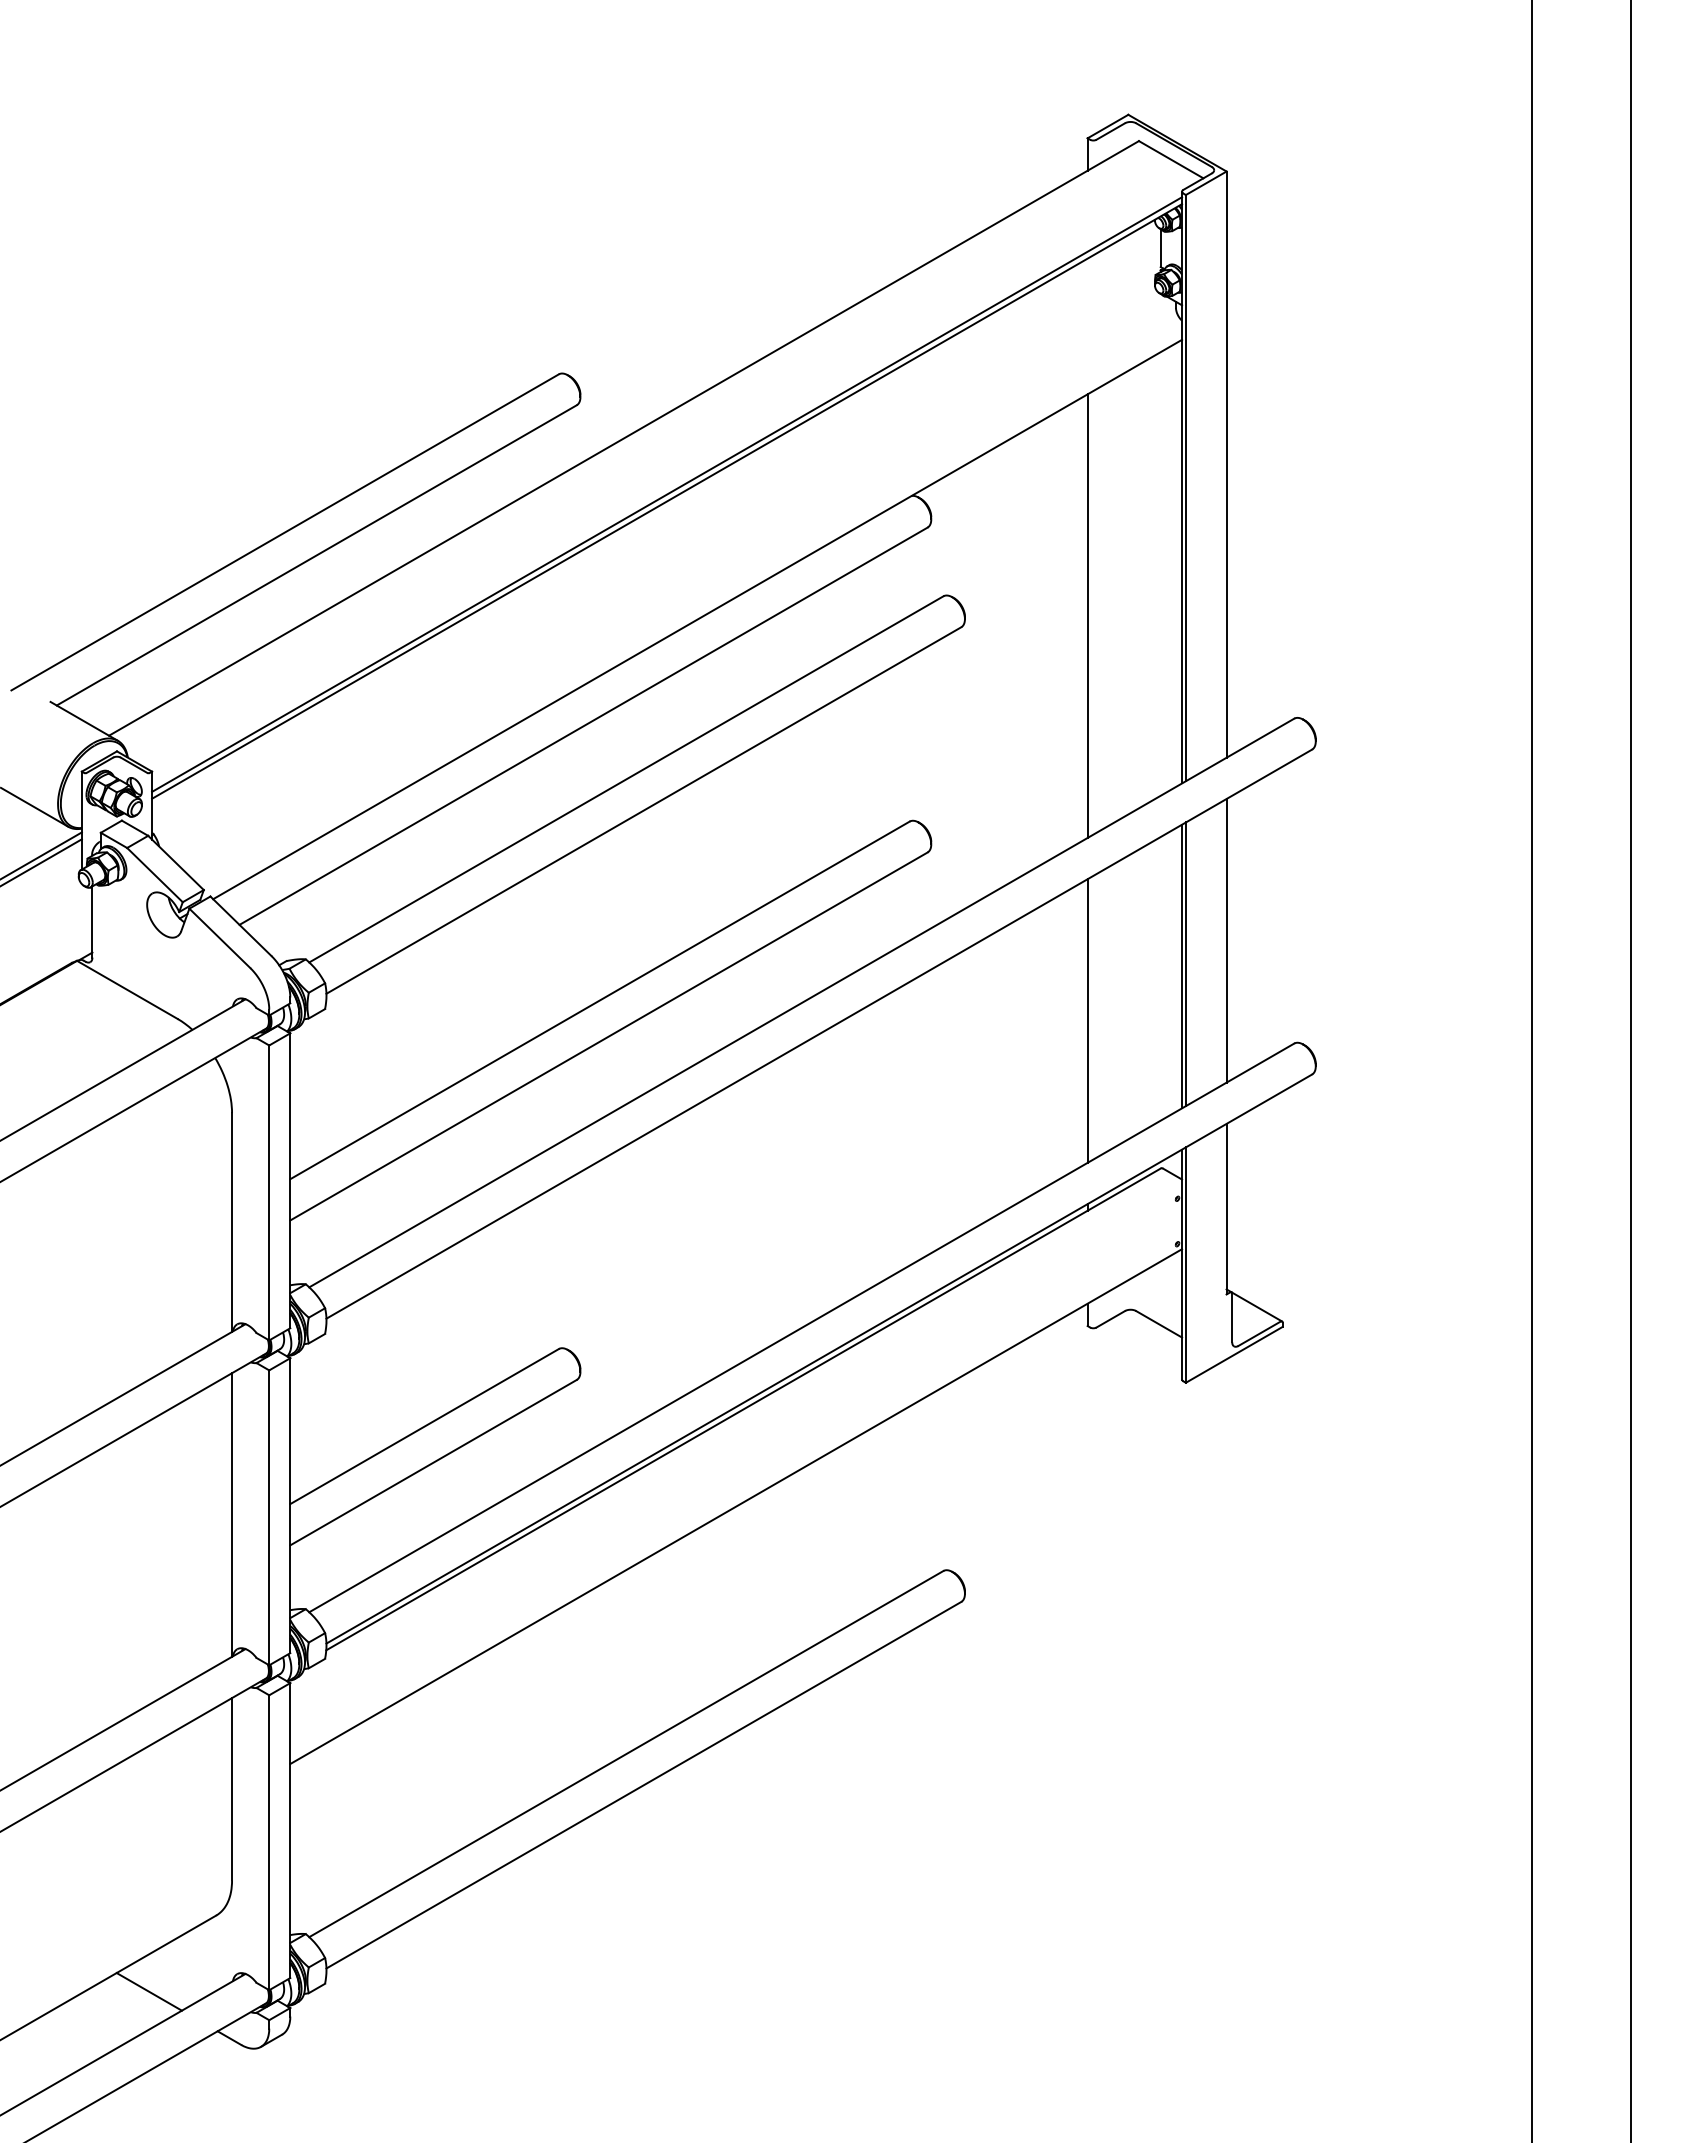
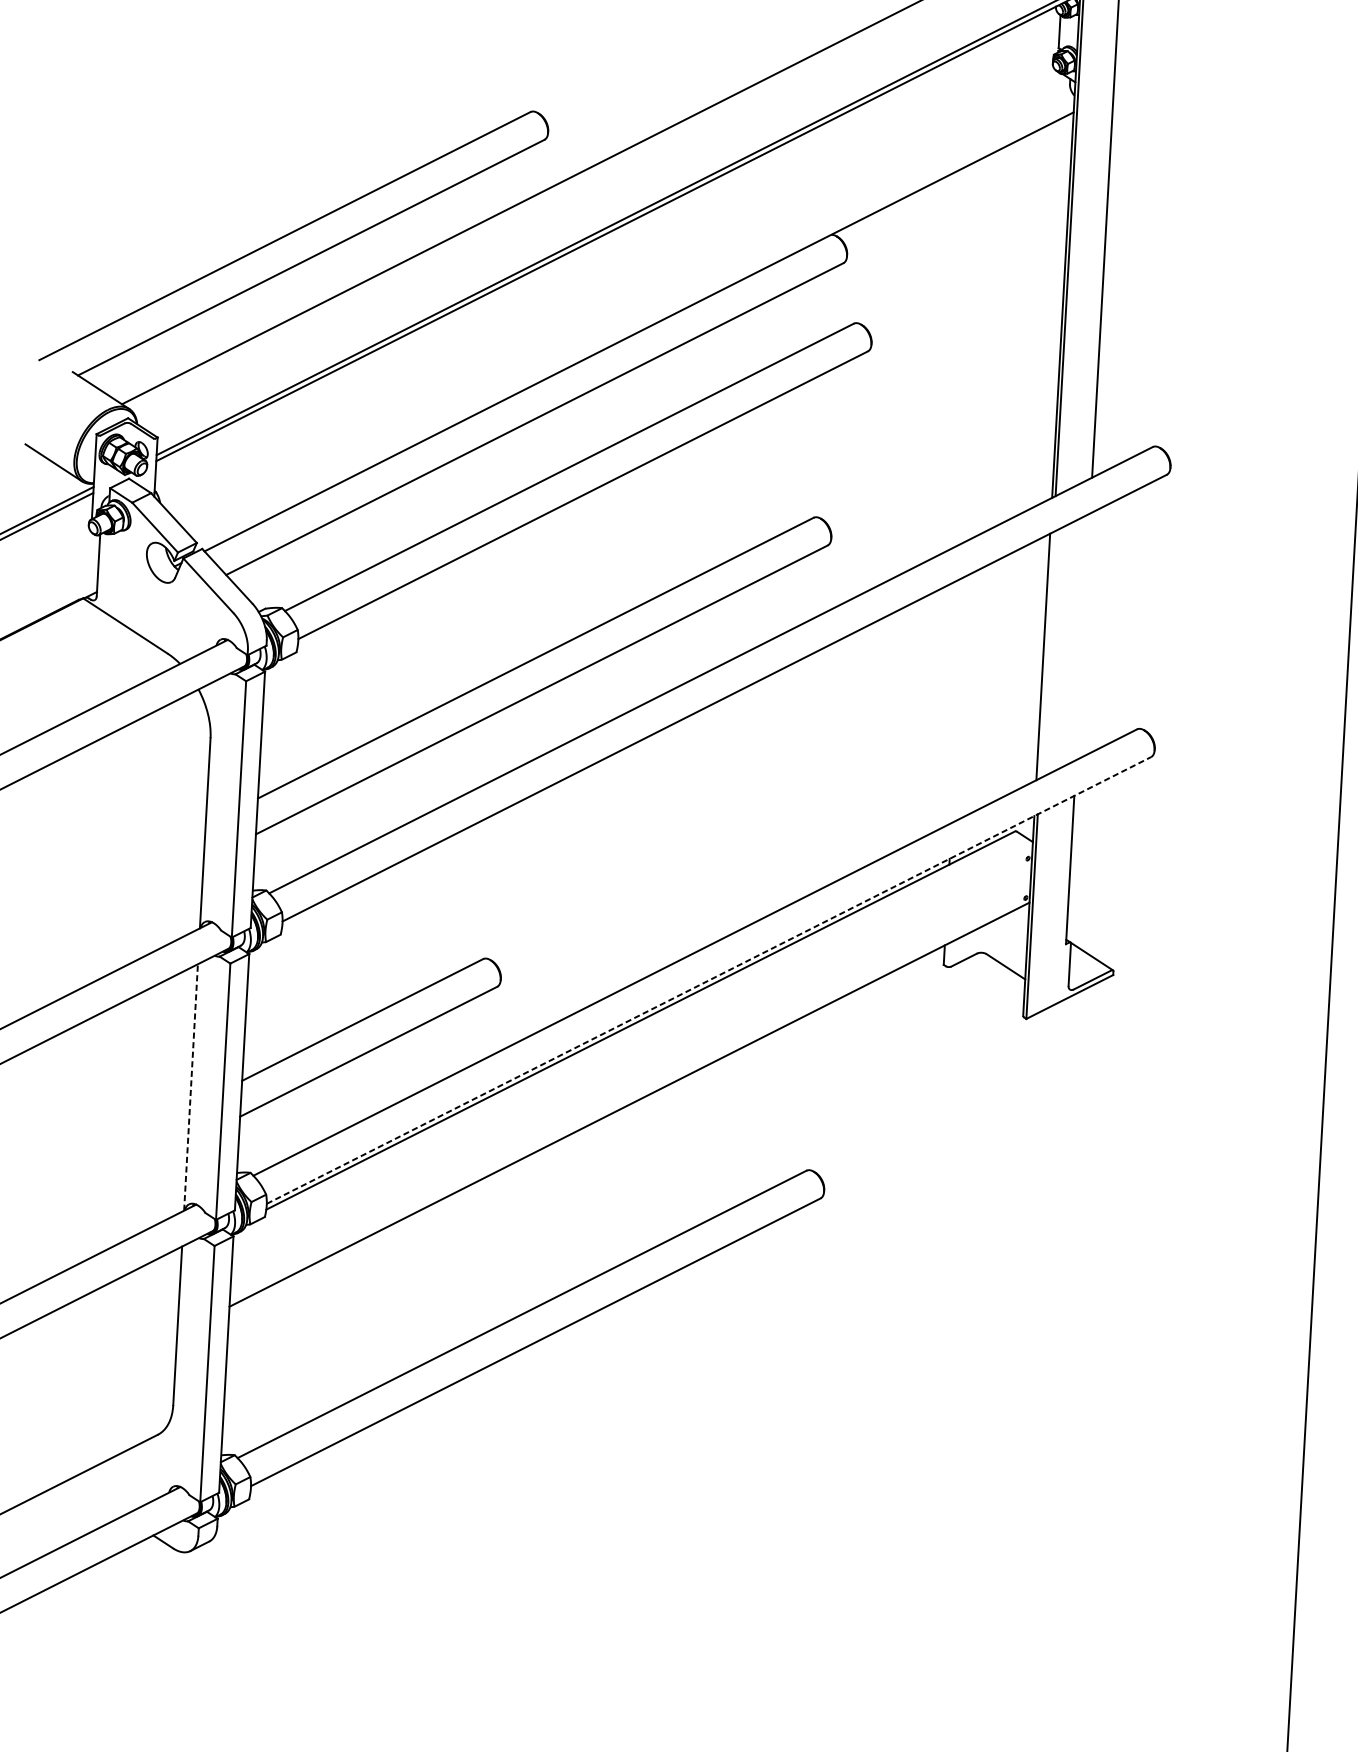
line: (1087, 615) -> (978, 347), removed
line: (1226, 940) -> (1083, 636), removed
line: (1185, 964) -> (1046, 655), removed
line: (1087, 1020) -> (958, 699), removed
line: (819, 1358) -> (709, 980), solid -> dashed
line: (232, 1515) -> (191, 1087), solid -> dashed
line: (148, 1991) -> (95, 1497), removed

